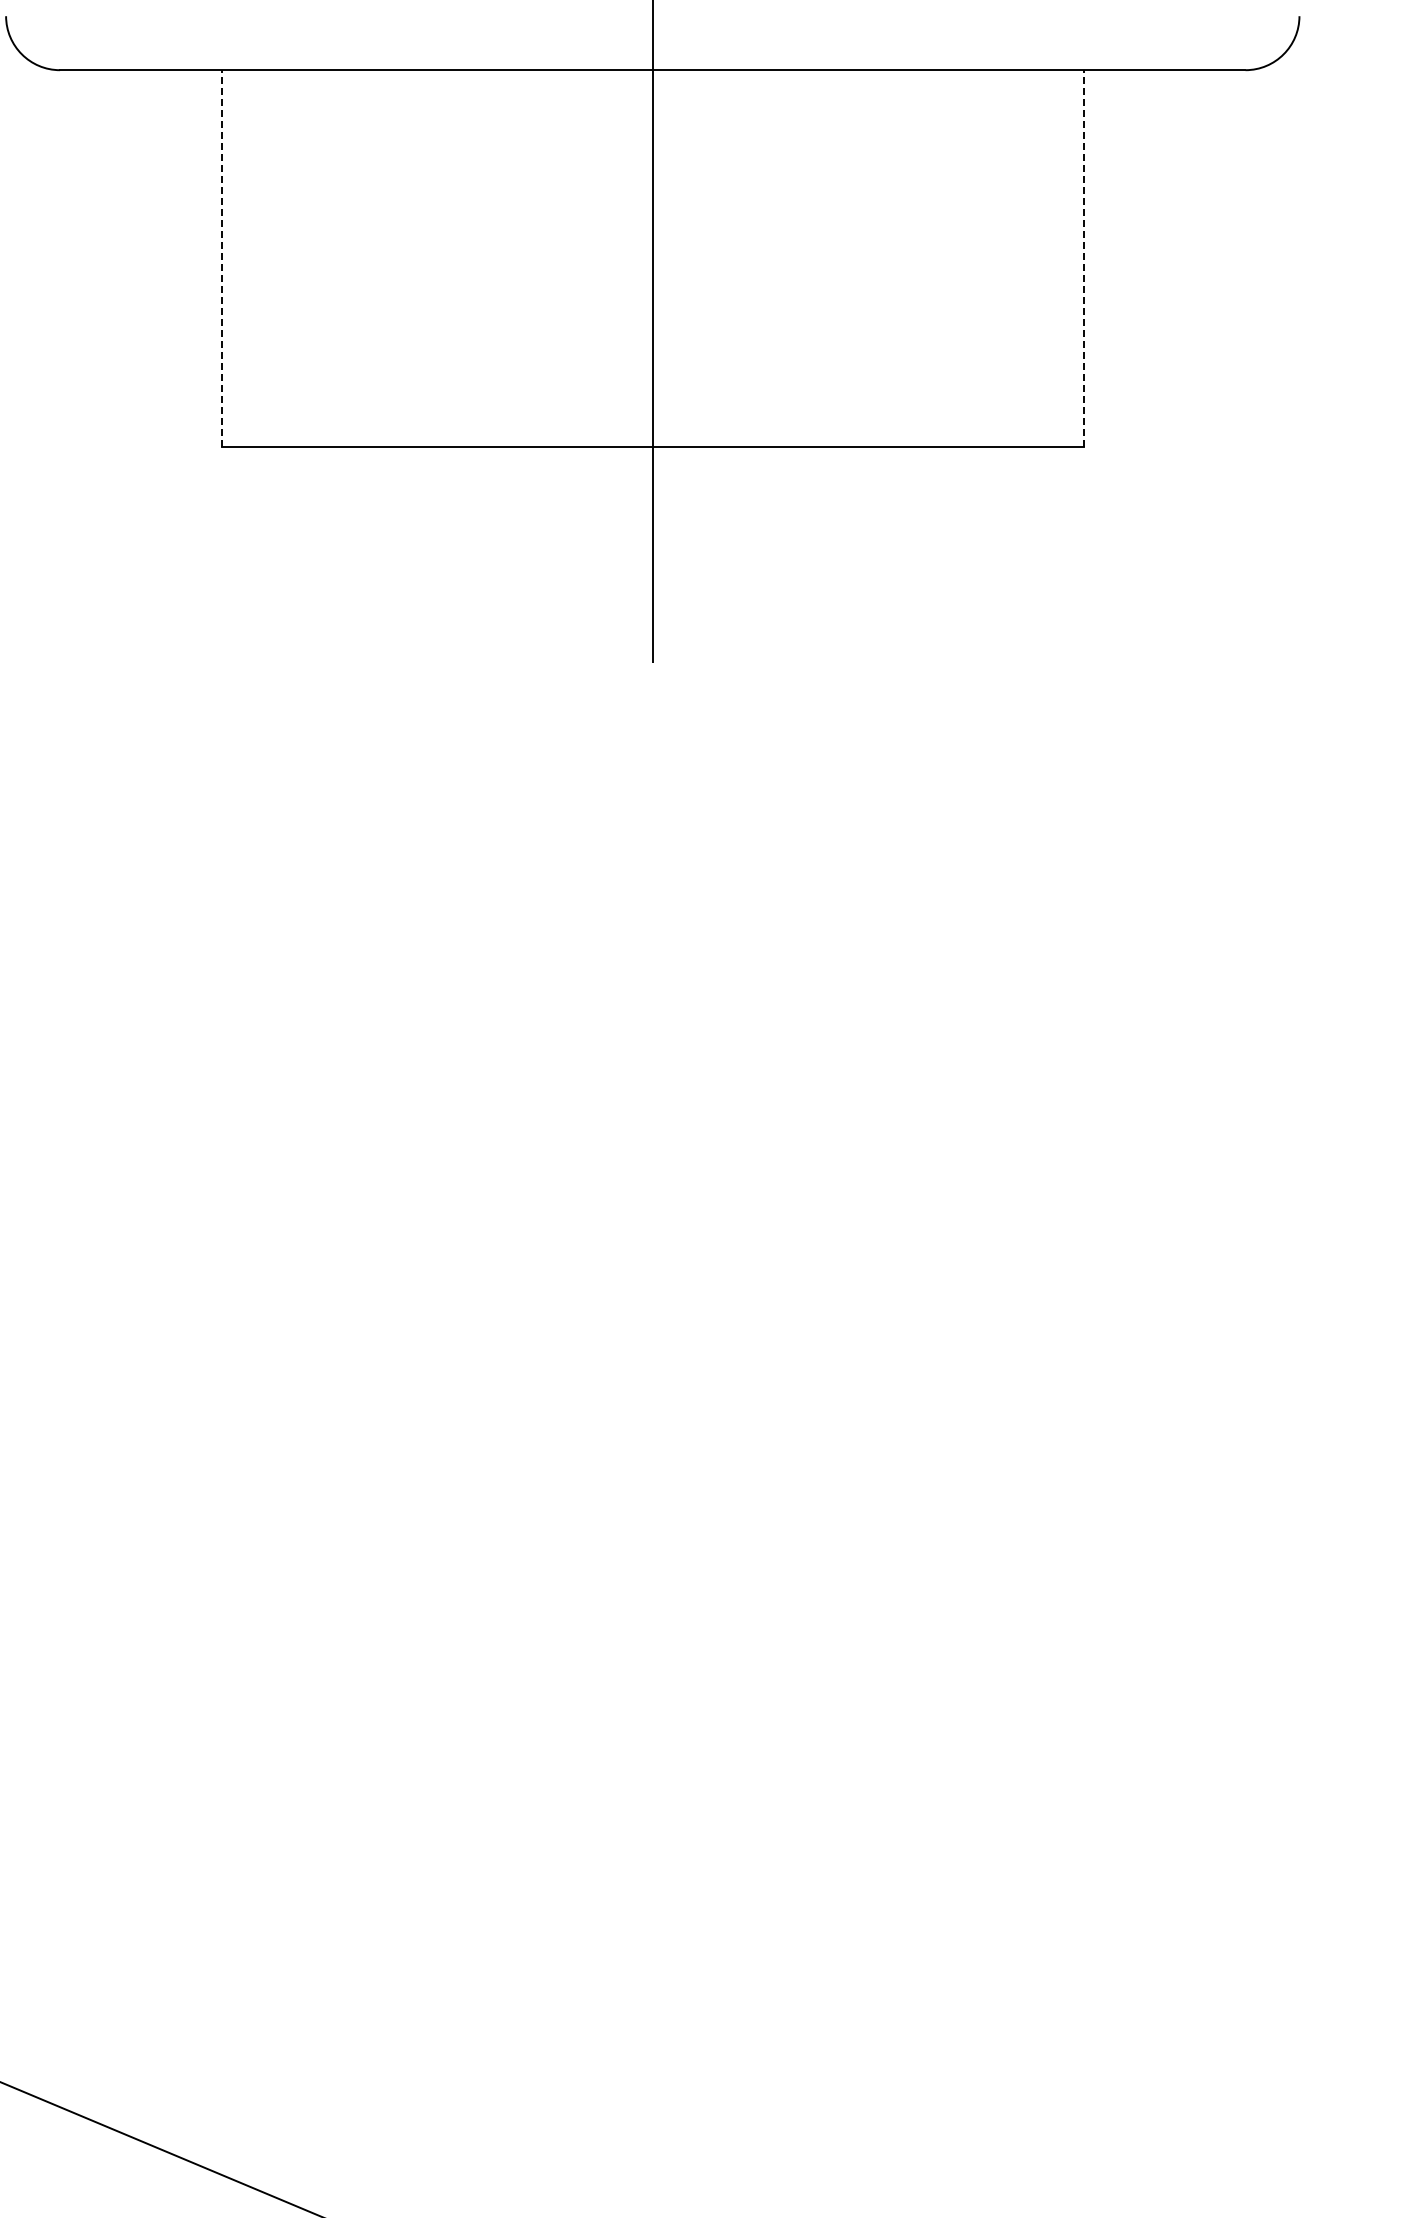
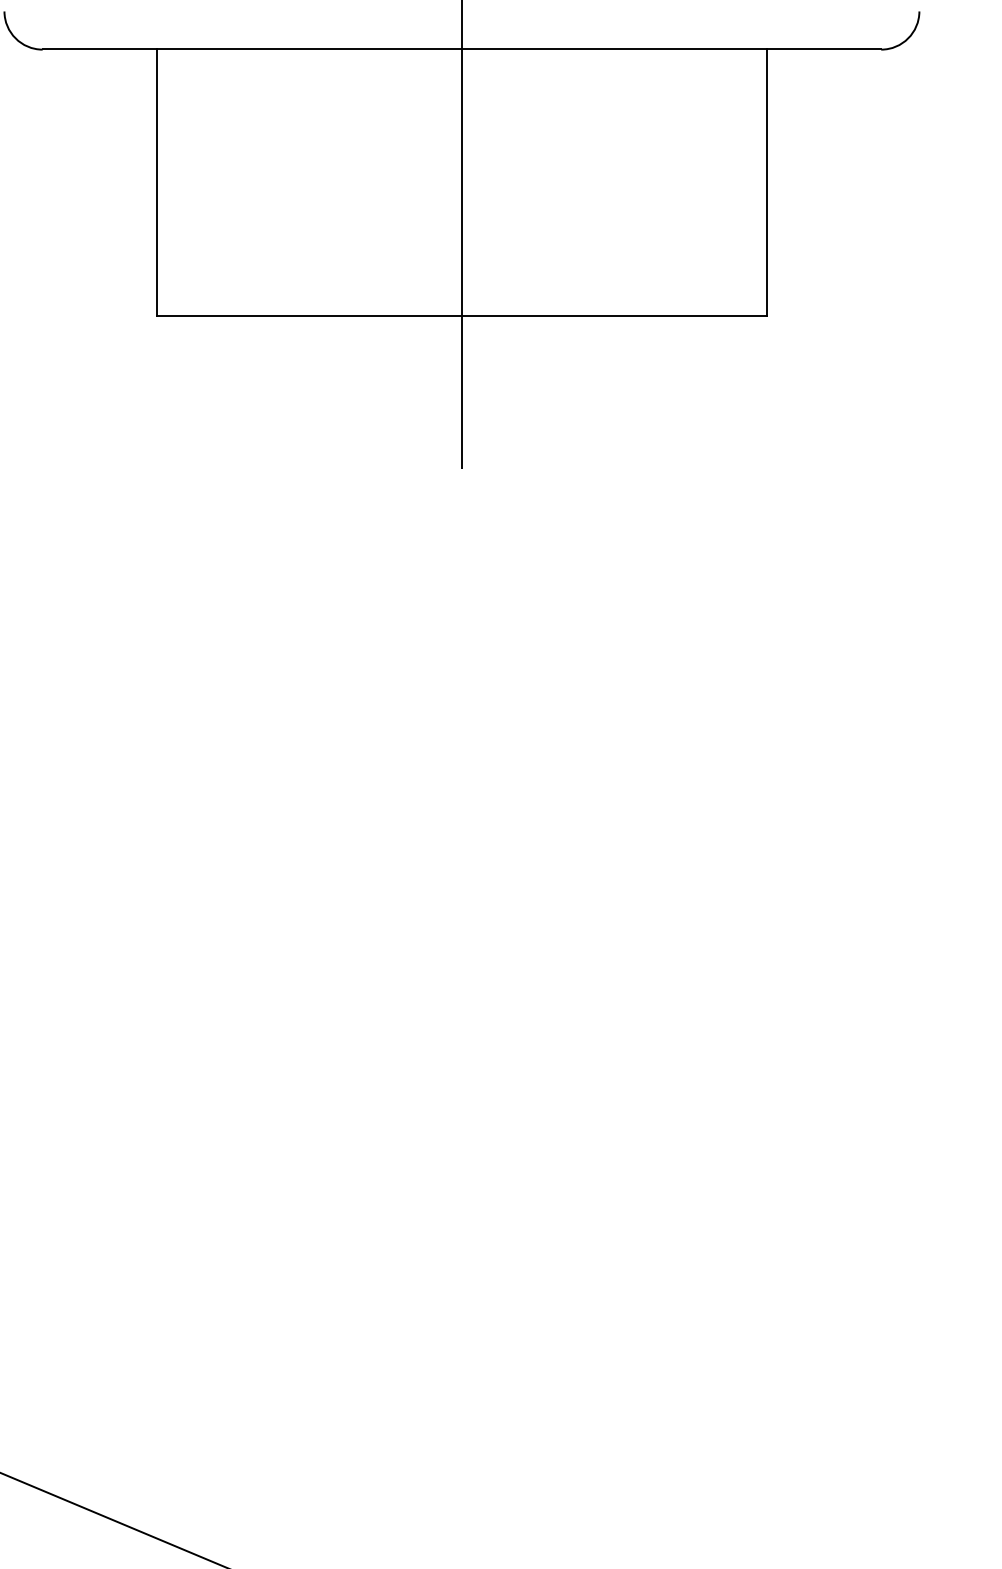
line: (221, 258) -> (156, 182), dashed -> solid
line: (1083, 258) -> (766, 182), dashed -> solid

